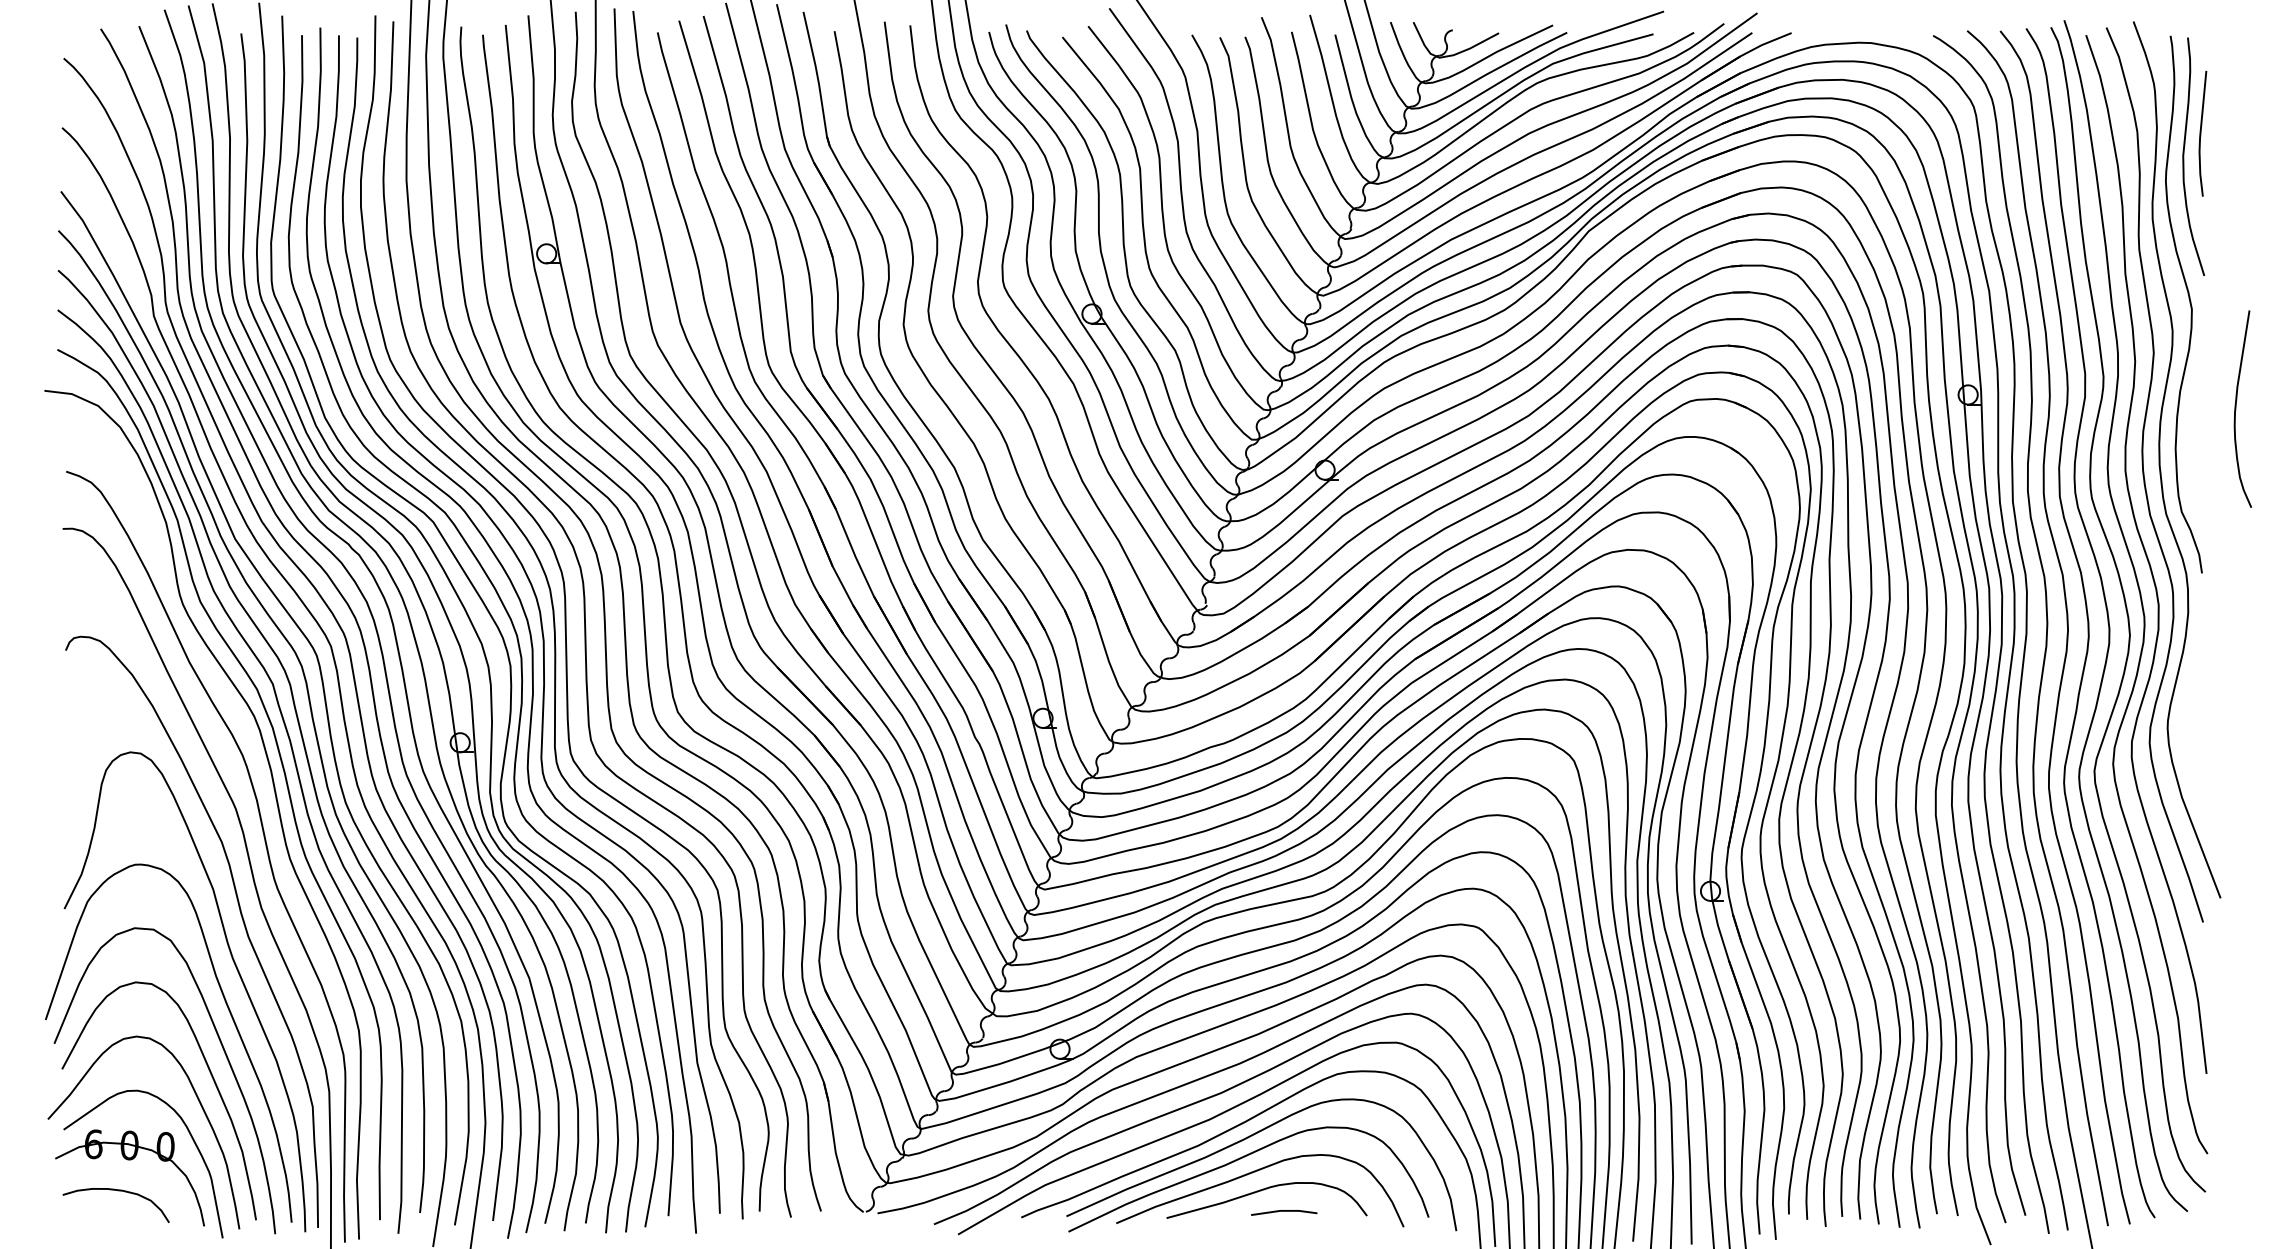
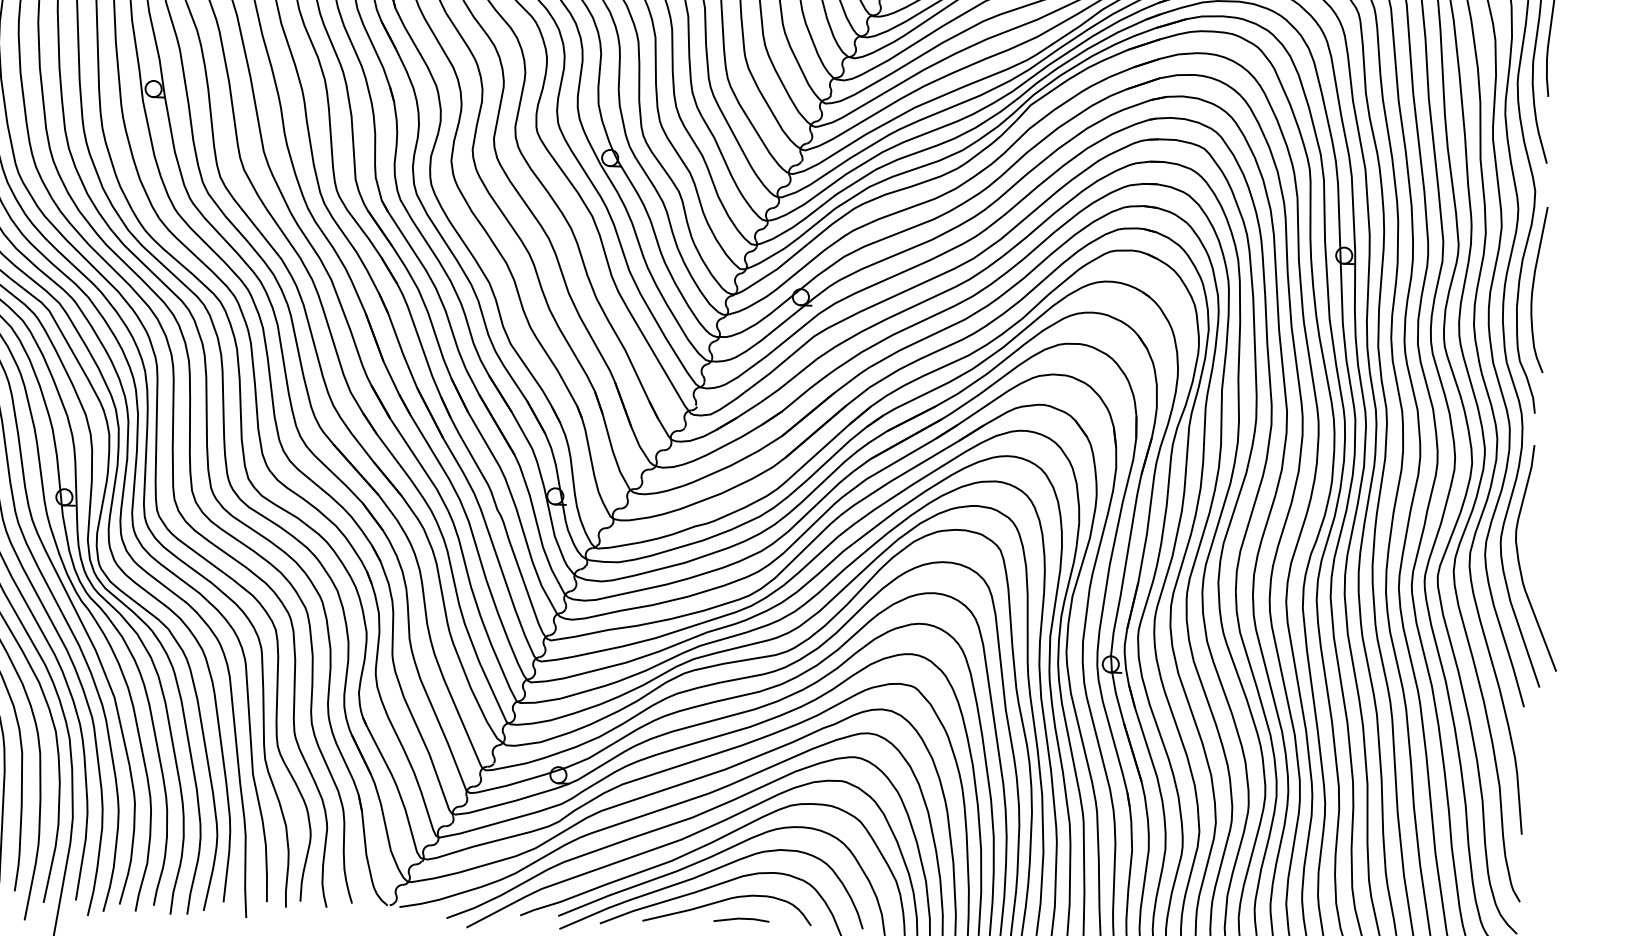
curve: (2236, 408) -> (1533, 289), moved
curve: (2190, 746) -> (1519, 558), added

